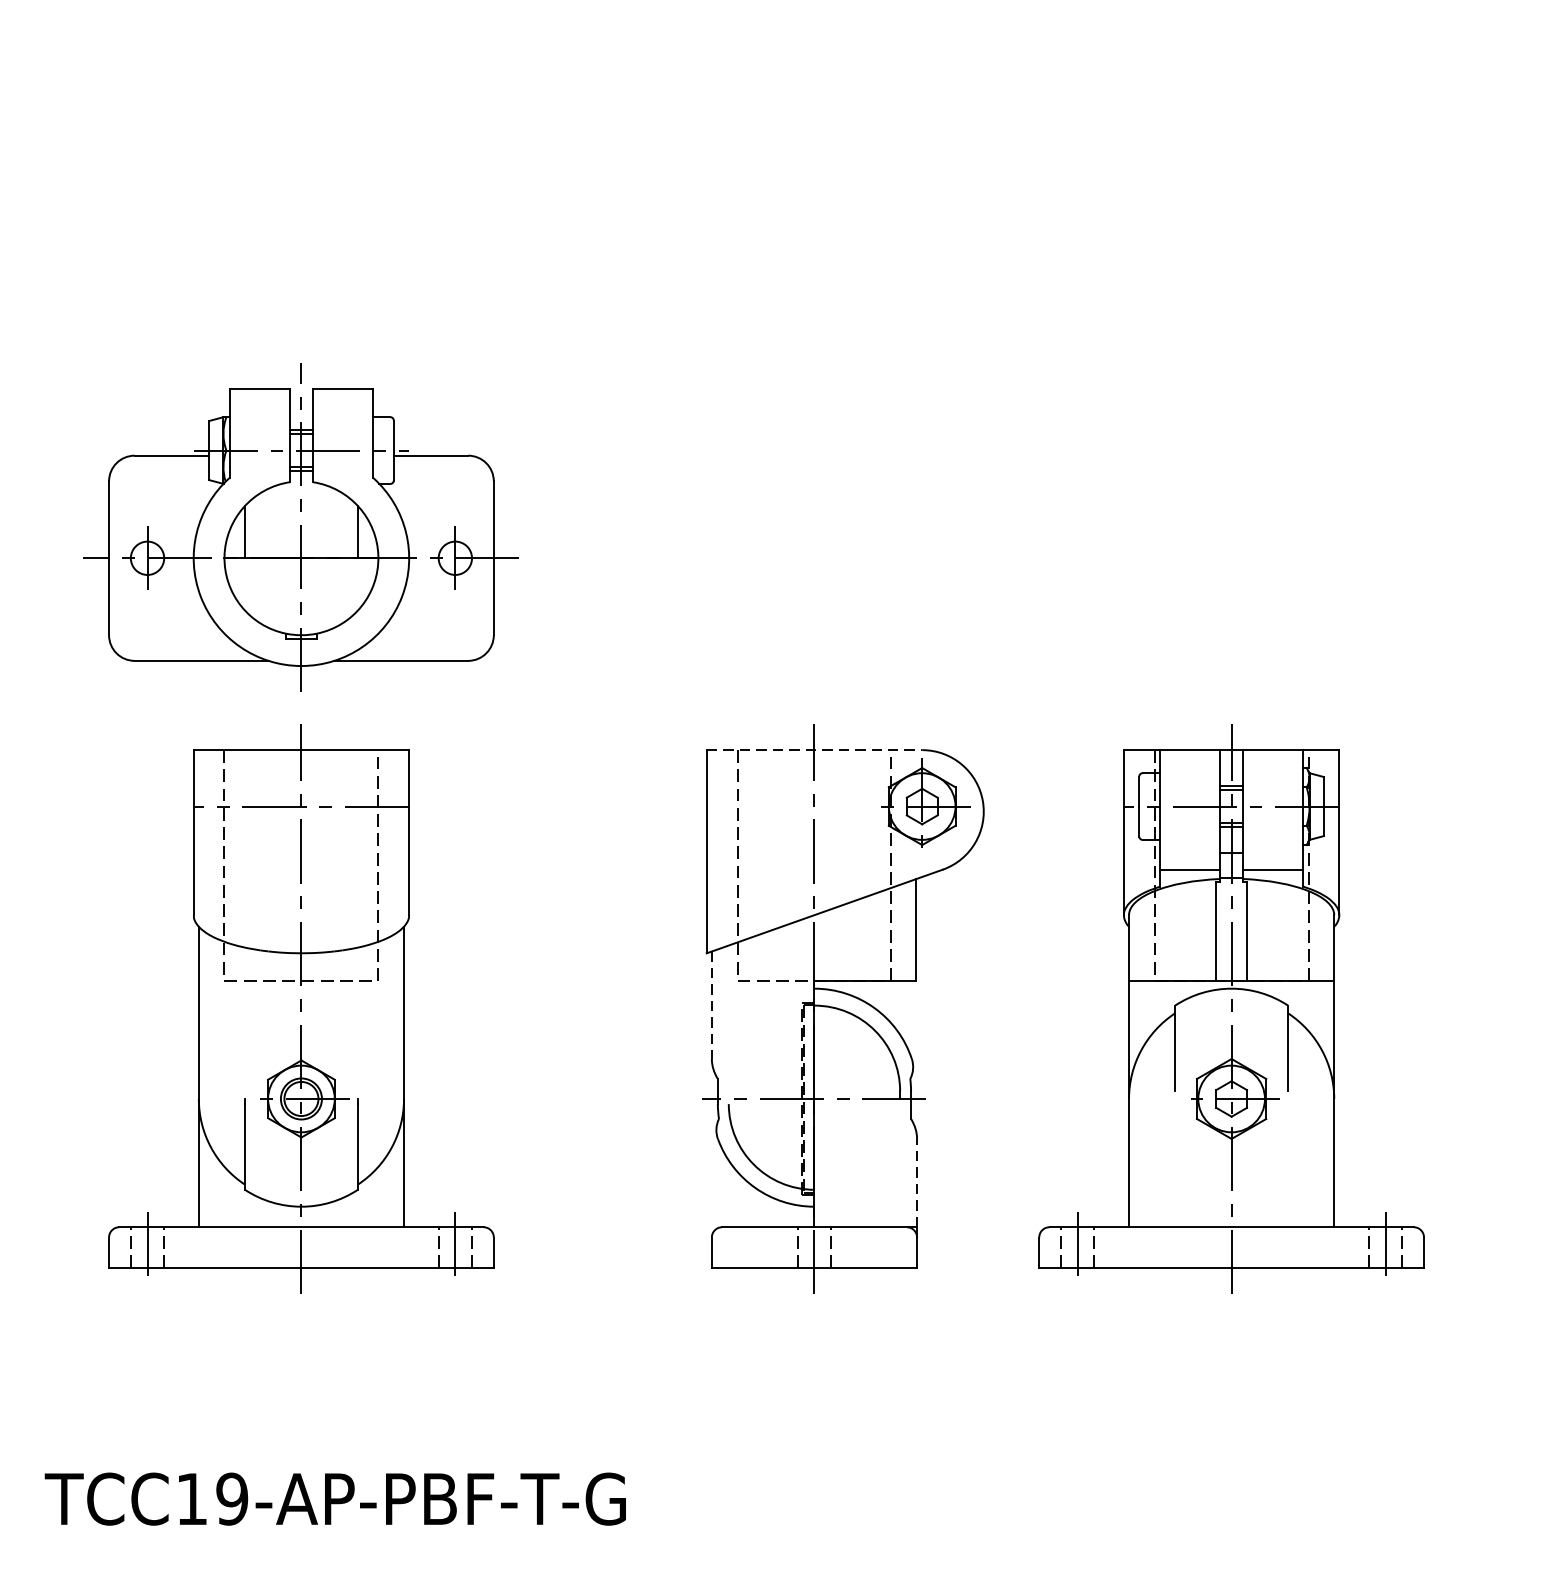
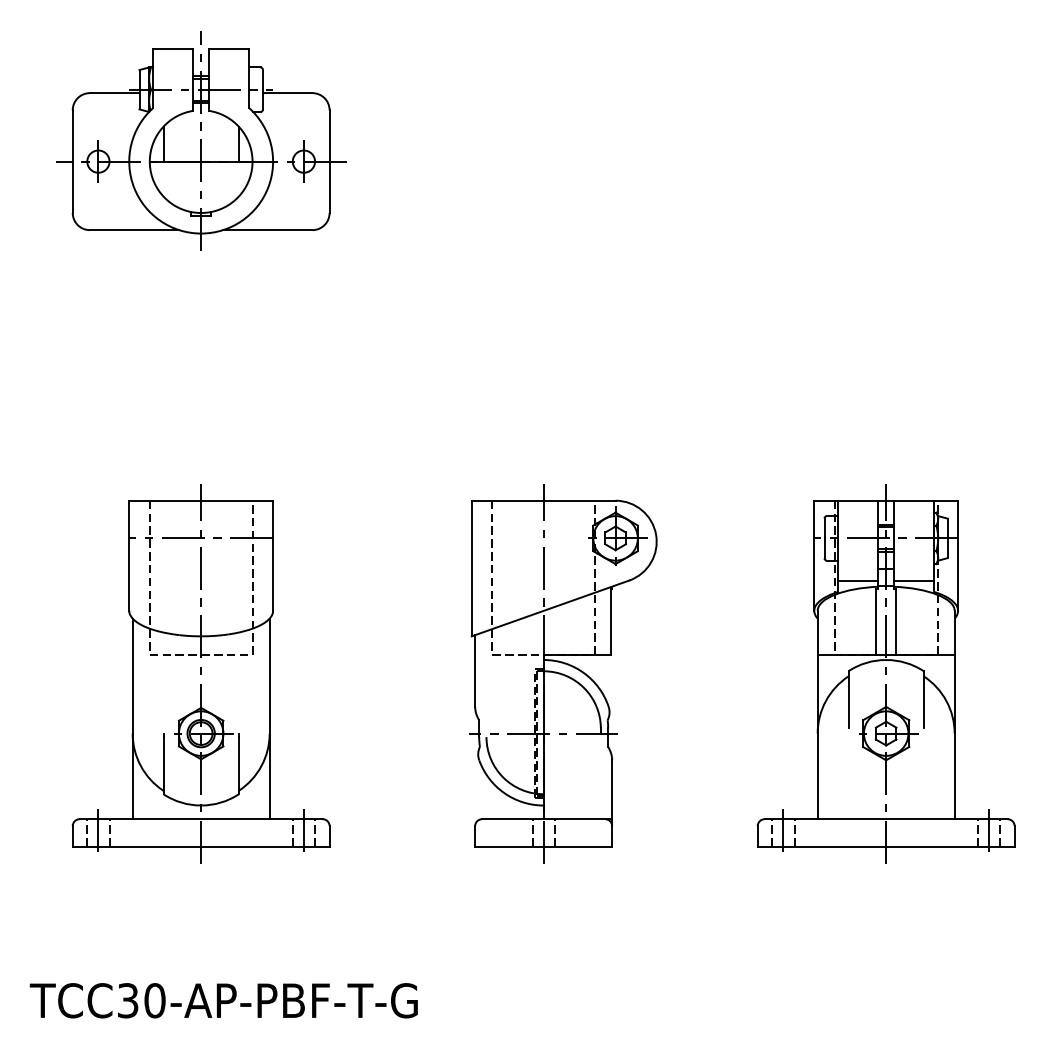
part: (301, 526) -> (201, 140), moved
line: (814, 749) -> (543, 500), dashed -> solid
line: (712, 1005) -> (475, 671), dashed -> solid
part: (1230, 1008) -> (885, 673), moved
line: (917, 1182) -> (612, 789), dashed -> solid
text: (212, 1498) -> (141, 1000), TCC19-AP-PBF-T-G -> TCC30-AP-PBF-T-G

